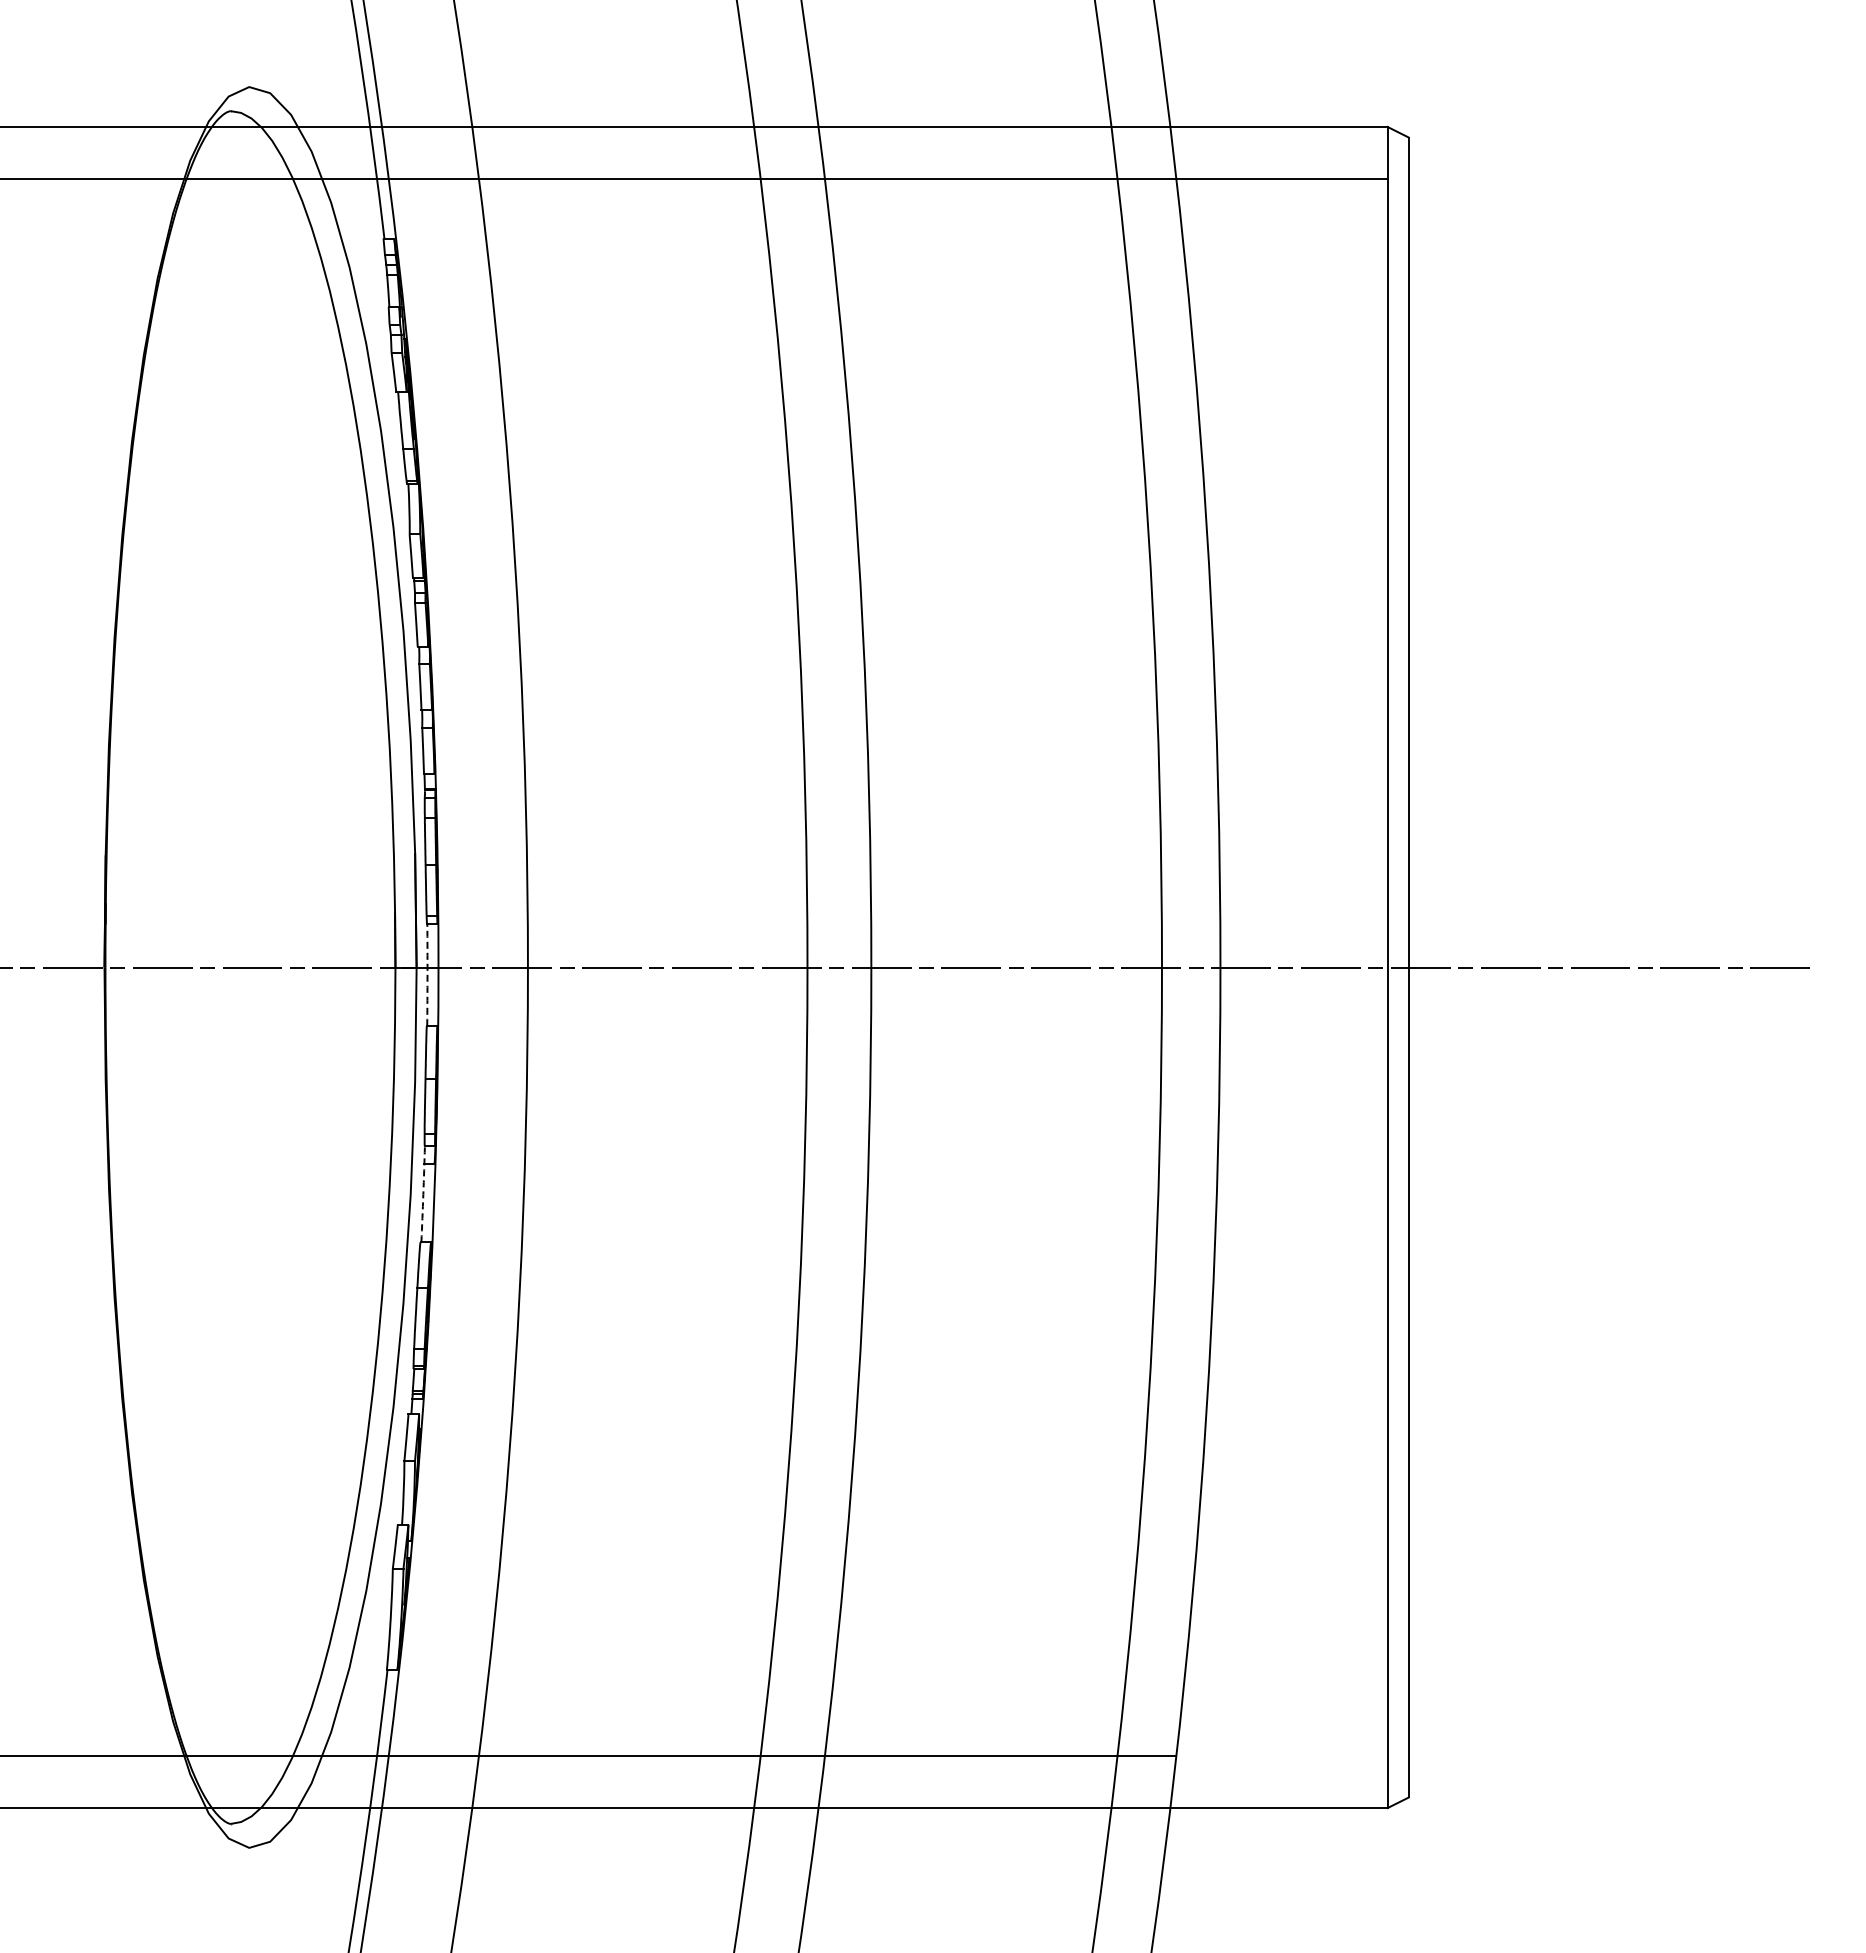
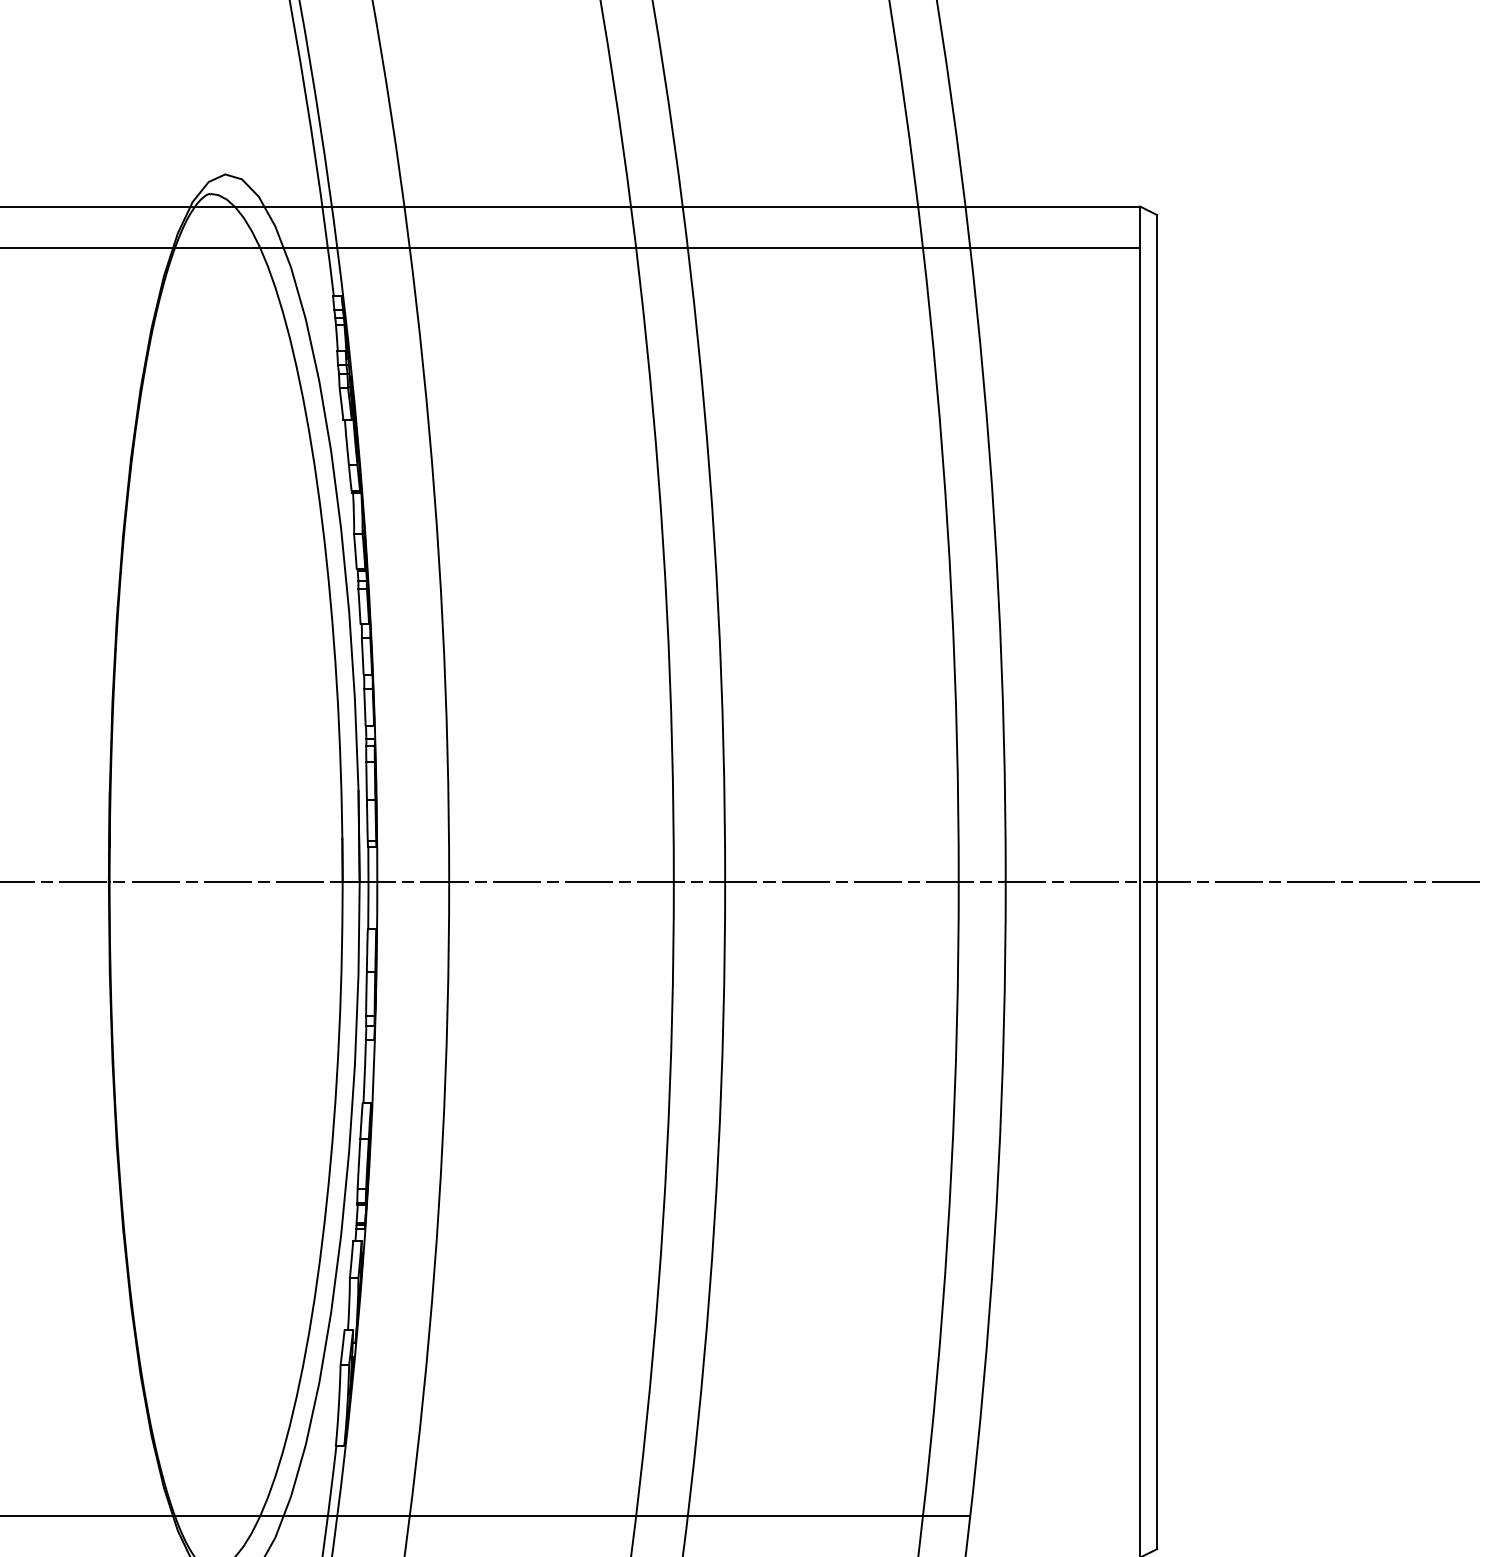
arc: (427, 974) -> (368, 887), dashed -> solid
arc: (423, 1194) -> (365, 1064), dashed -> solid

